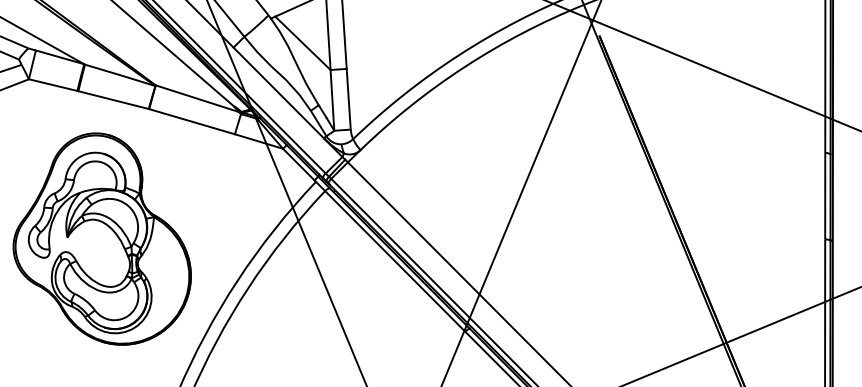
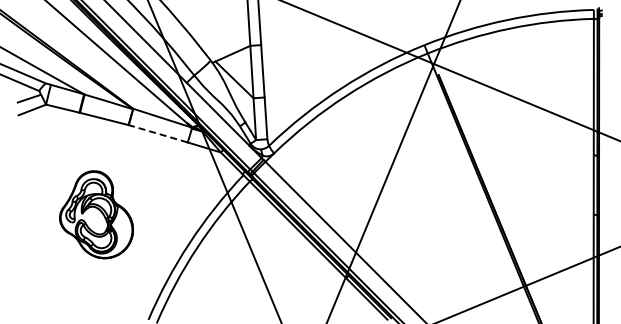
line: (192, 121) -> (158, 133), solid -> dashed
part: (102, 239) -> (96, 214), size x0.6

